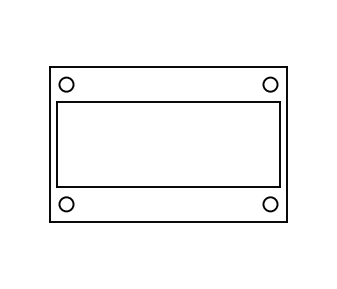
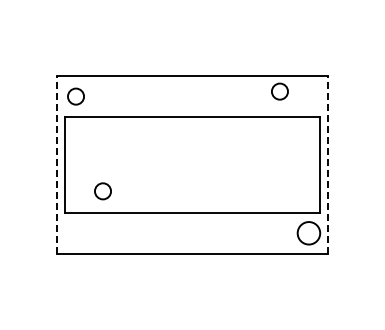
circle: (270, 84) -> (279, 91), moved
line: (50, 144) -> (57, 165), solid -> dashed
line: (286, 144) -> (327, 165), solid -> dashed
circle: (66, 204) -> (102, 191), moved
circle: (270, 204) -> (308, 233), size x1.4

